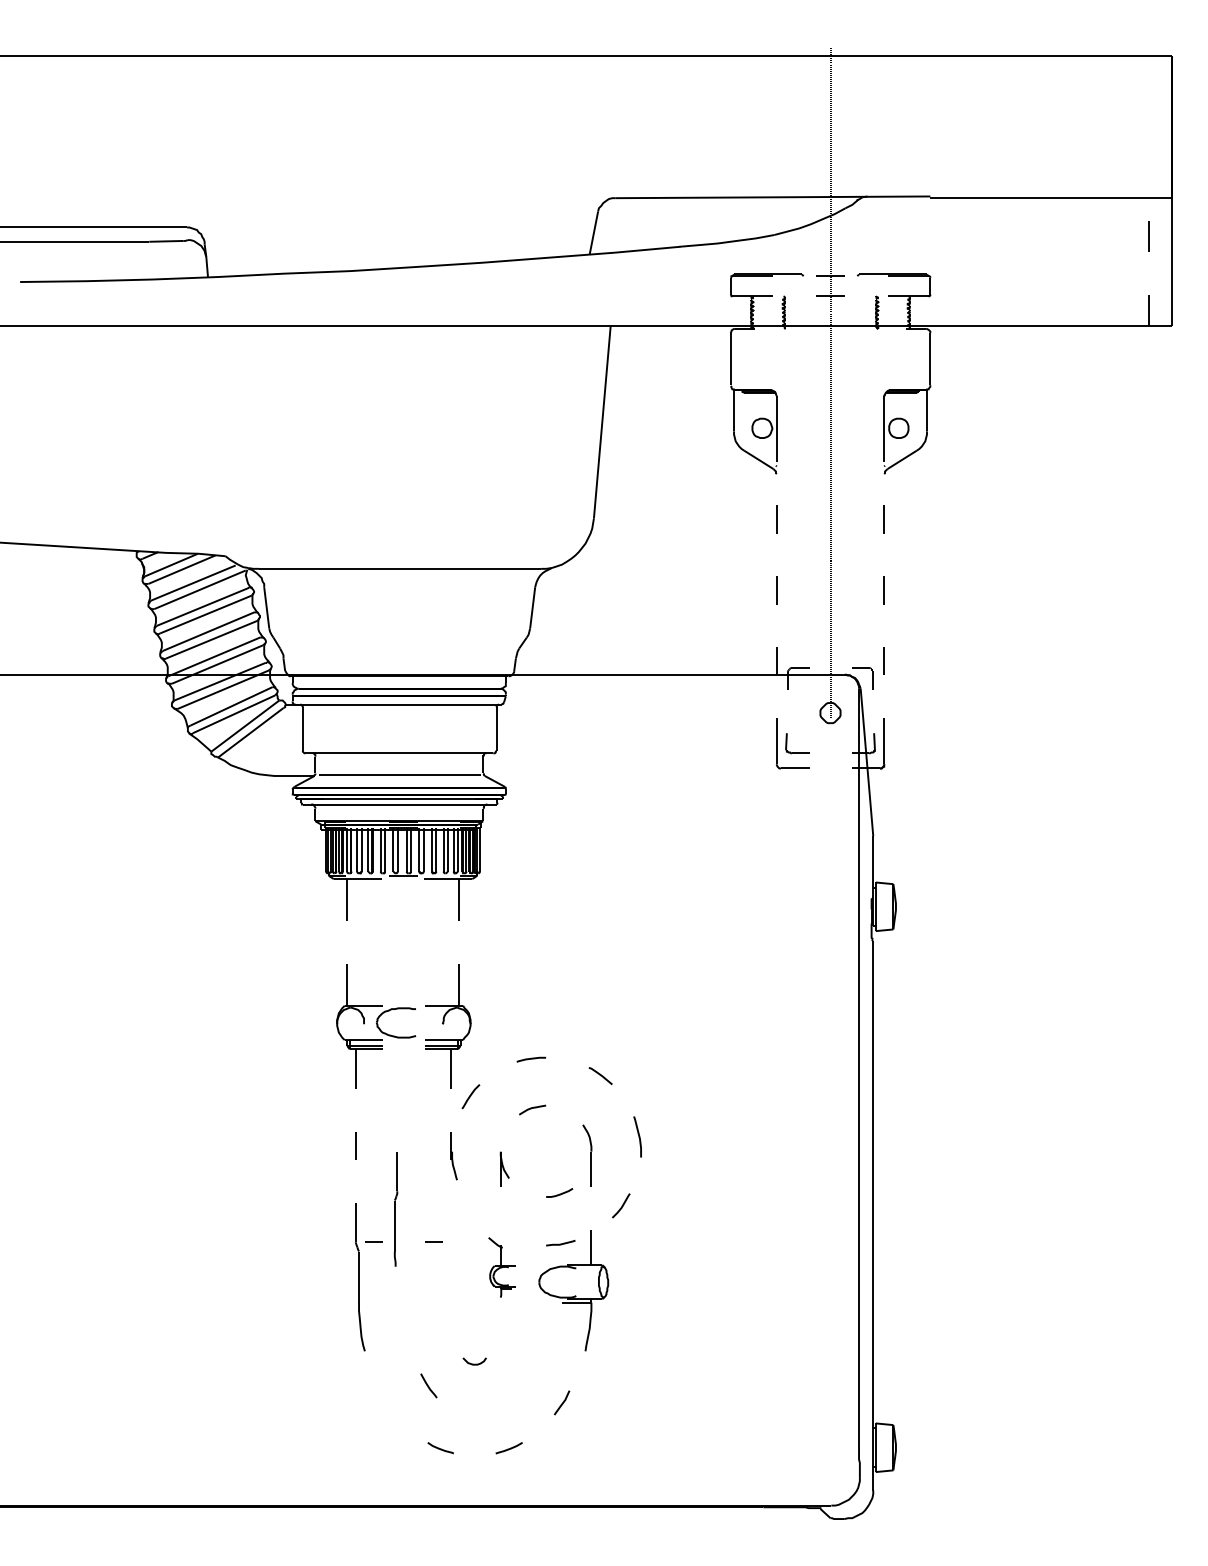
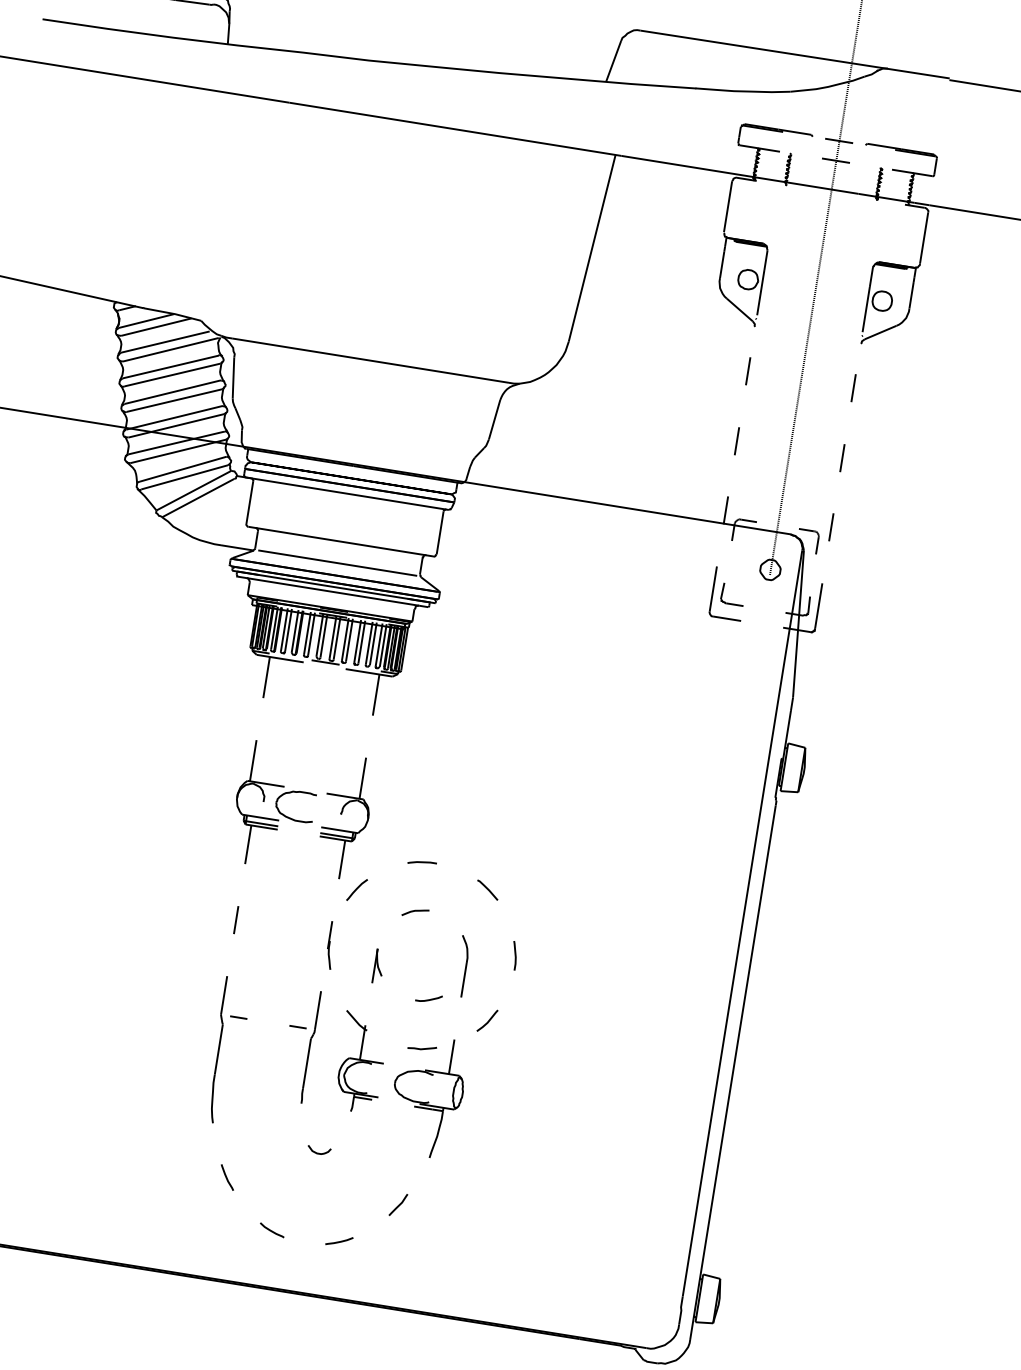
part: (637, 1136) -> (514, 955), size x0.71
part: (395, 1209) -> (310, 1047), moved
part: (501, 1267) -> (360, 1062), size x1.67
line: (428, 1385) -> (227, 1177), moved

